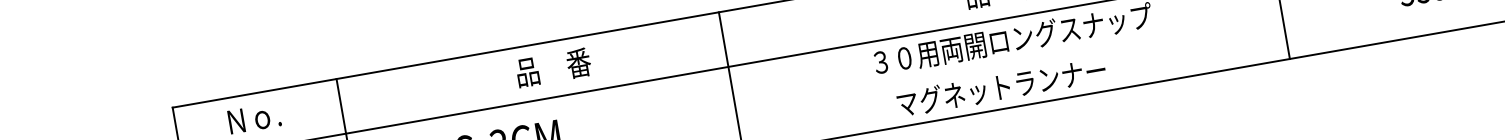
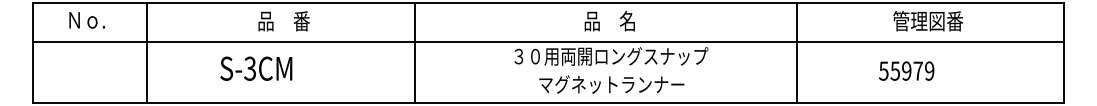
text: (552, 68) -> (283, 21), moved
text: (1001, 87) -> (611, 84), moved

